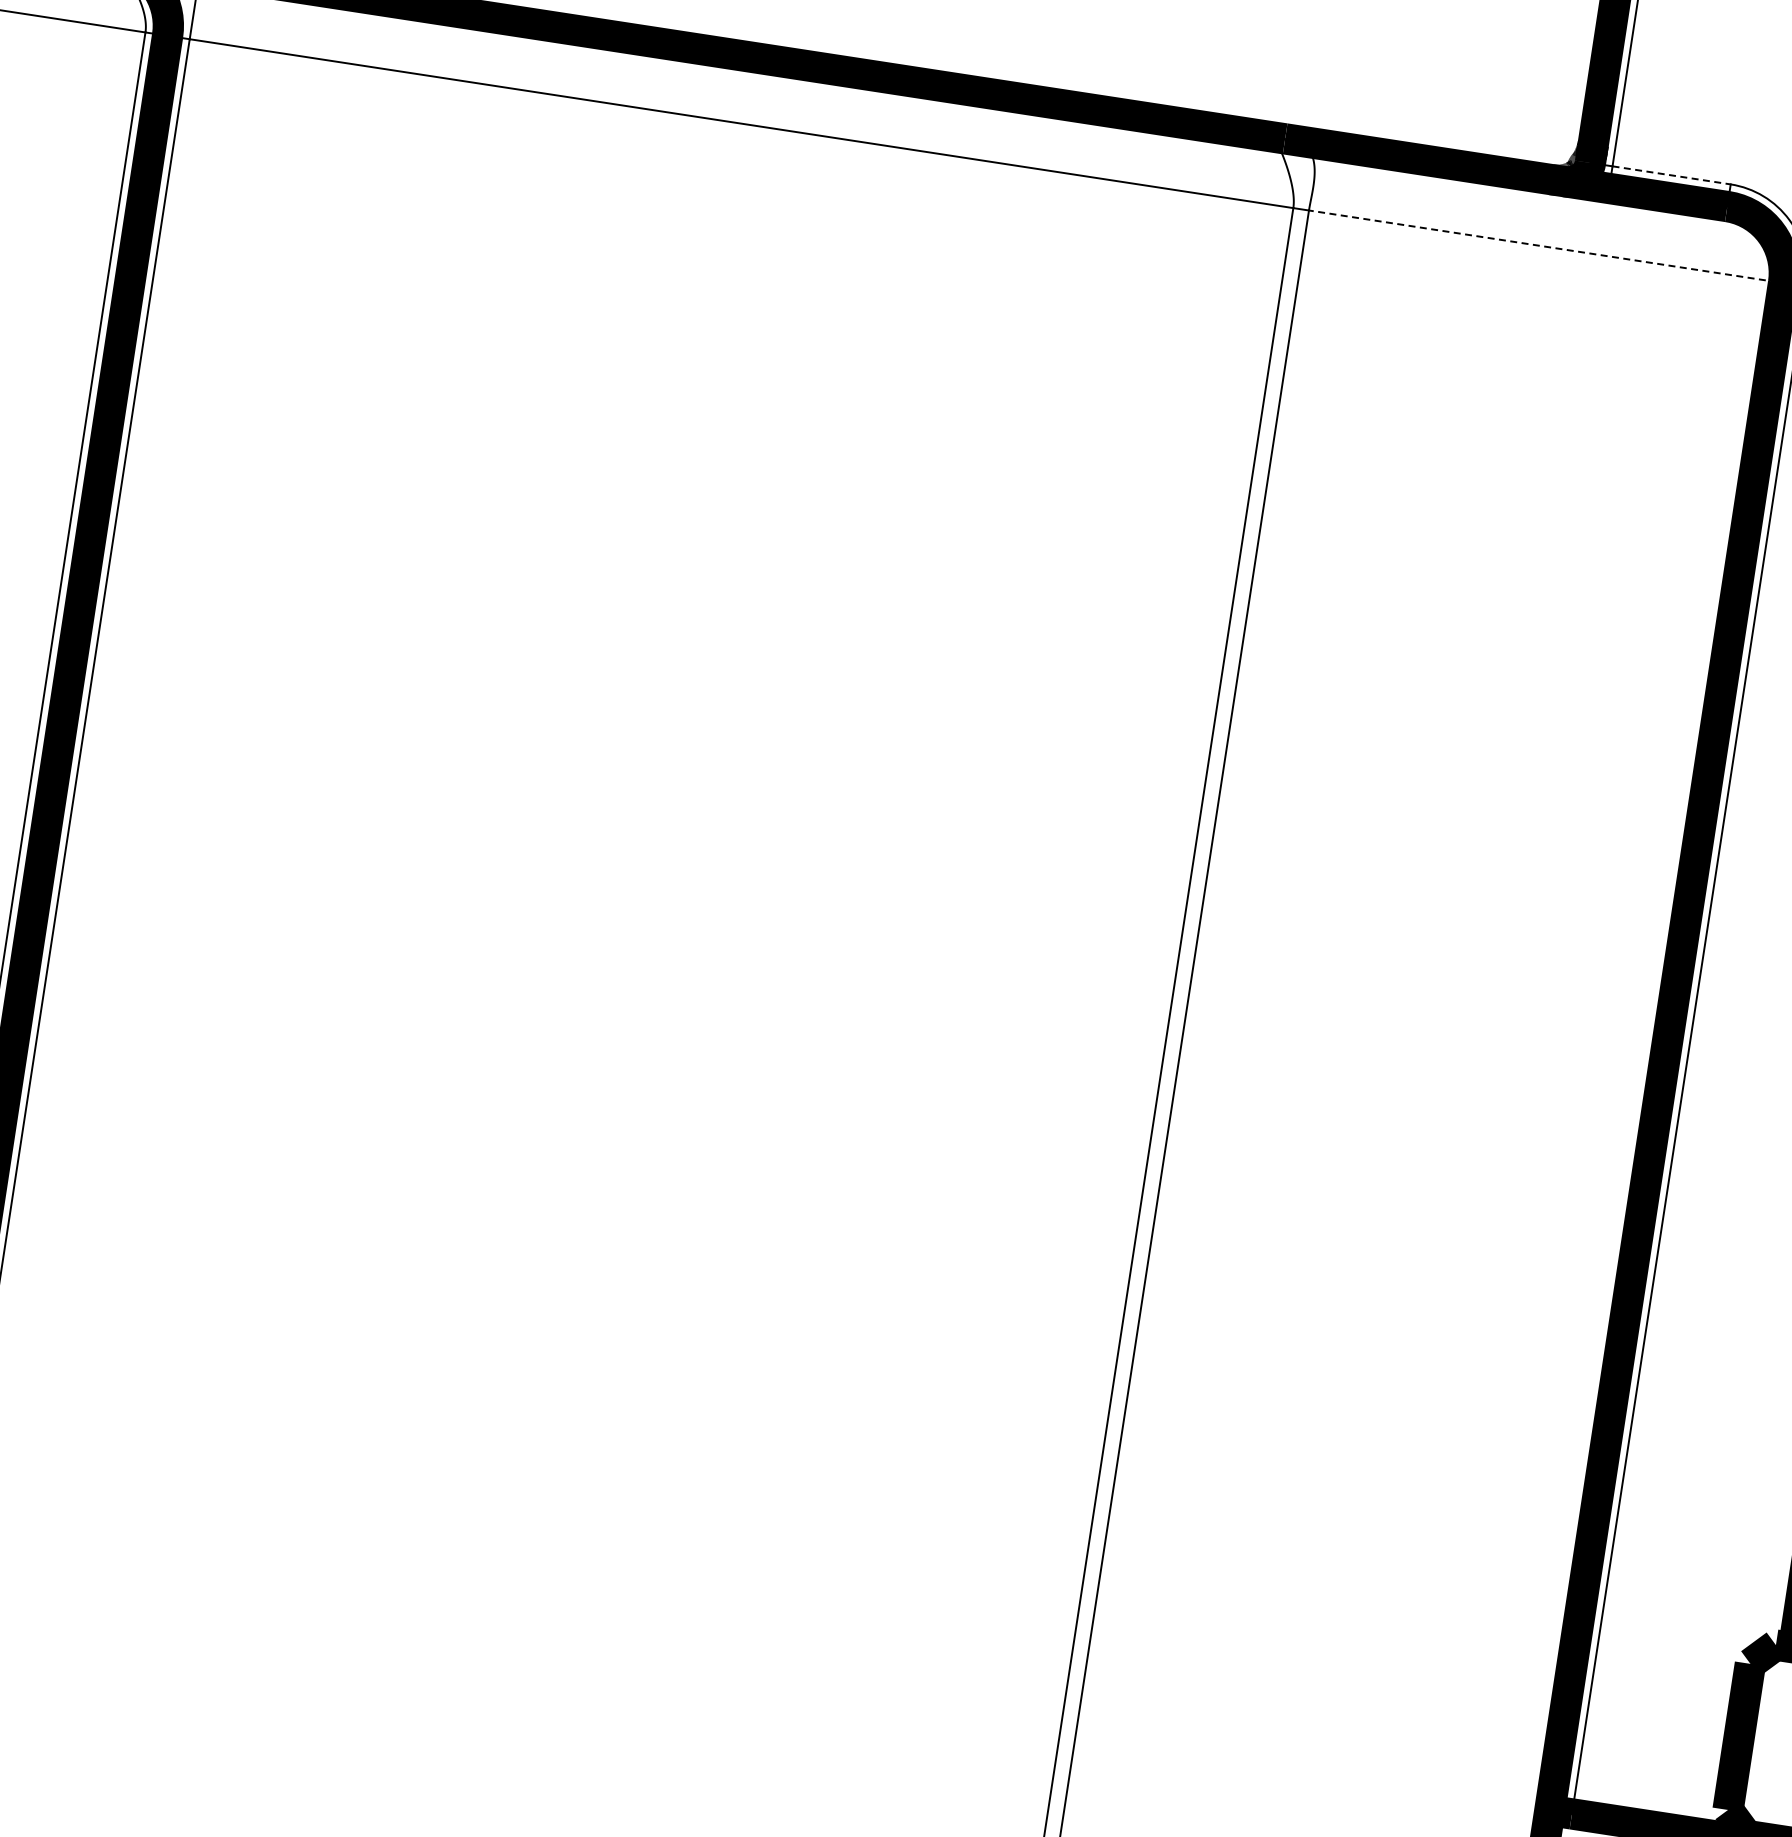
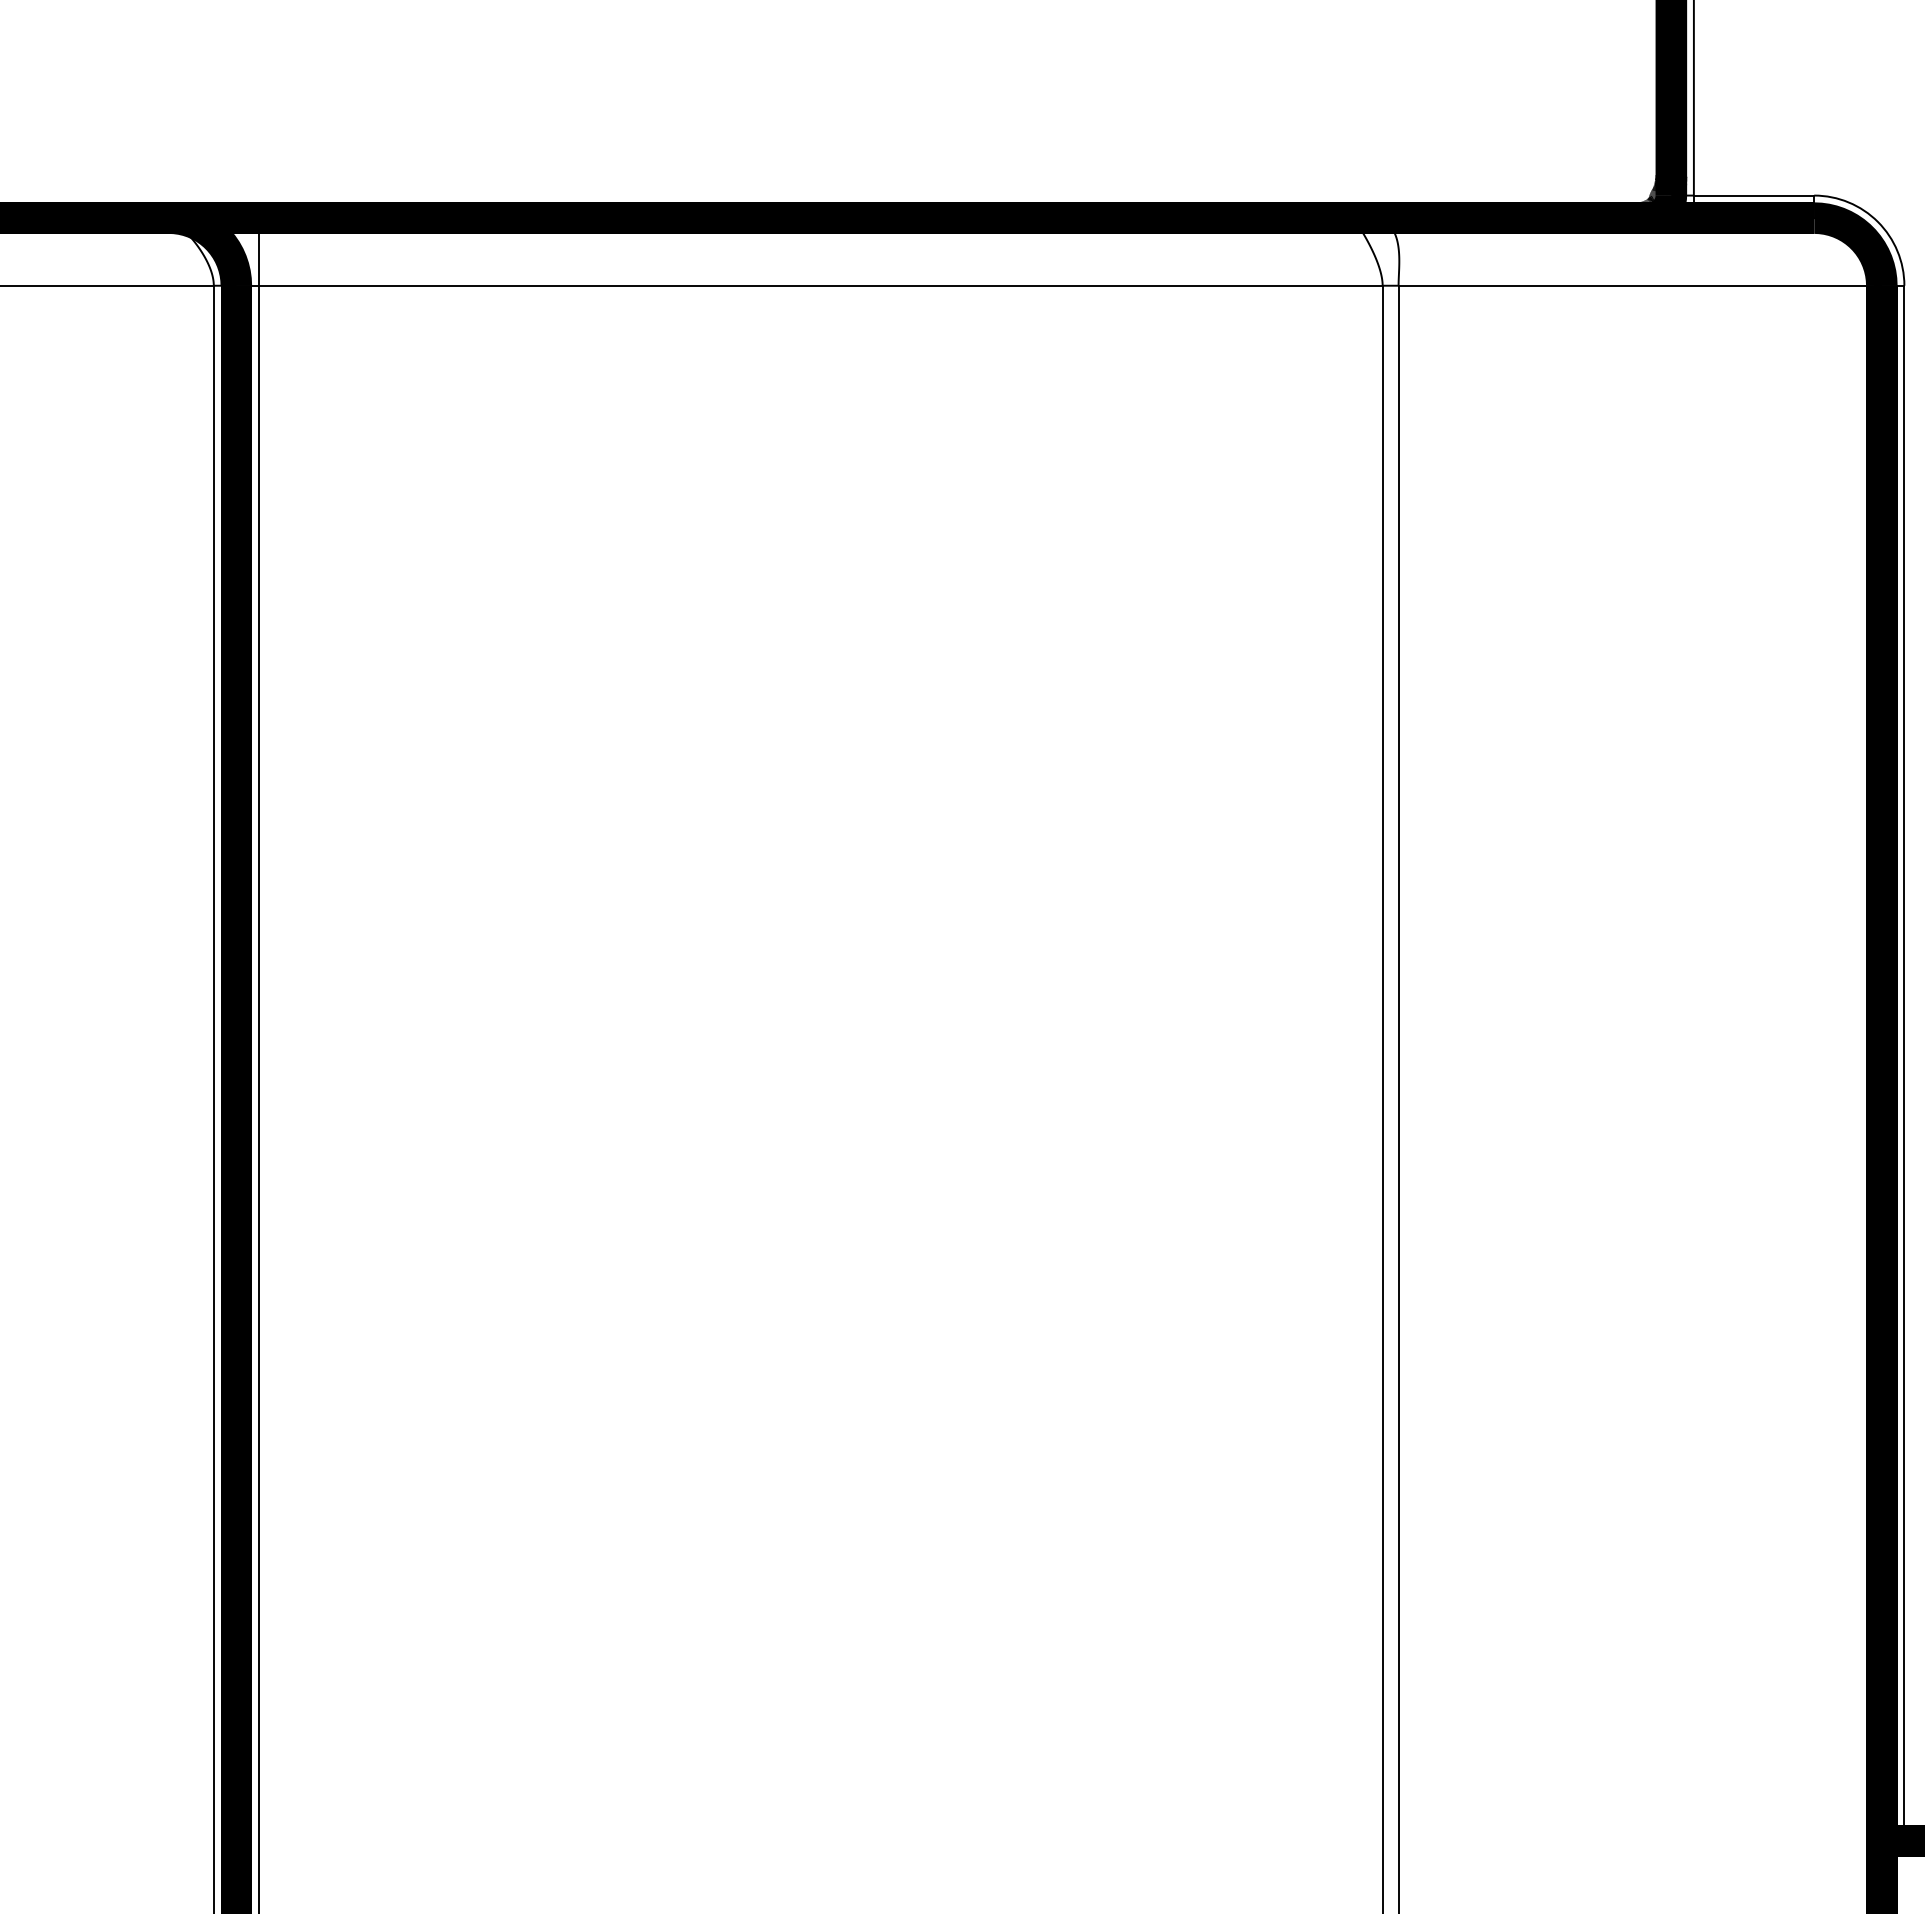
line: (1672, 175) -> (1754, 195), dashed -> solid
line: (1542, 246) -> (1636, 285), dashed -> solid

